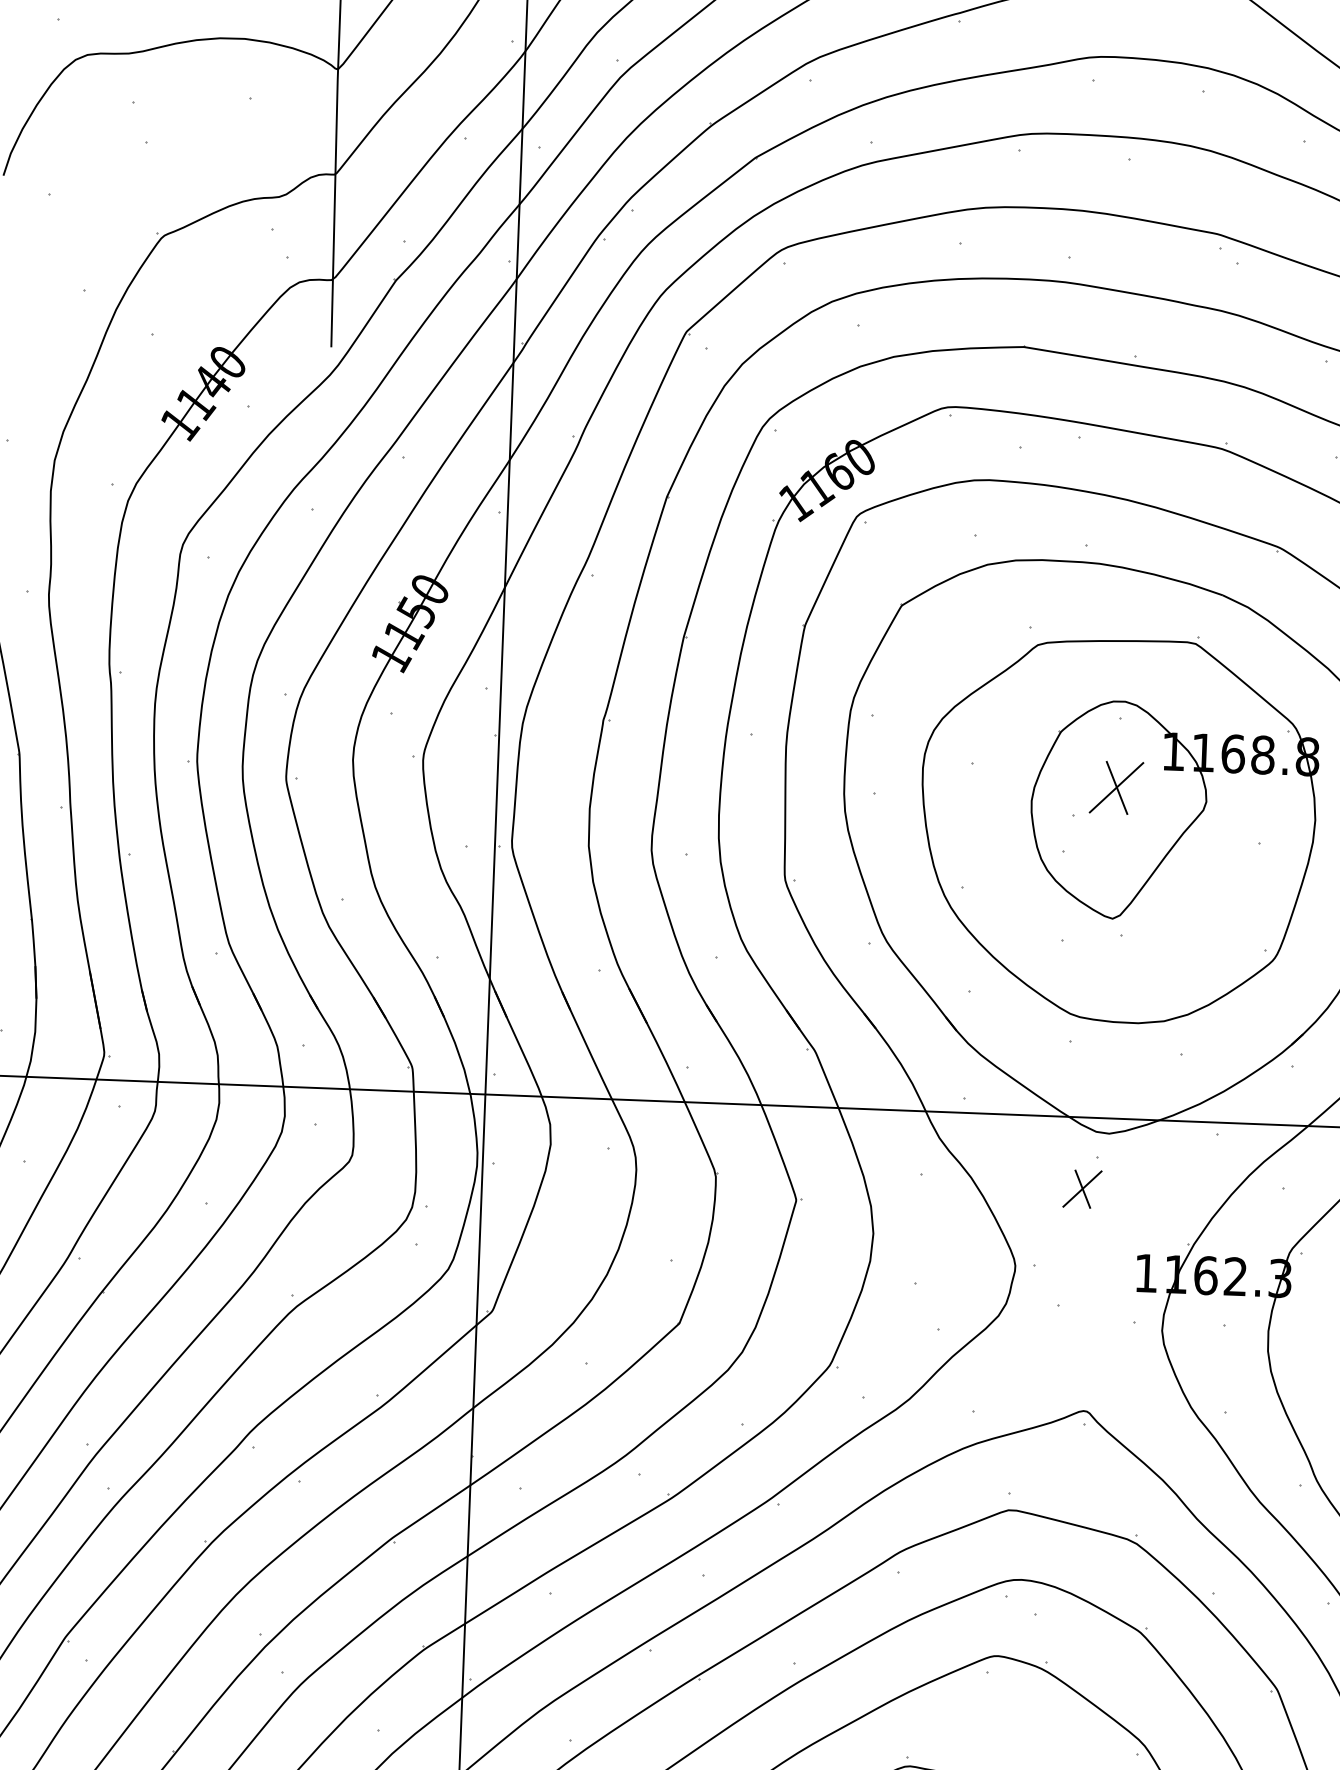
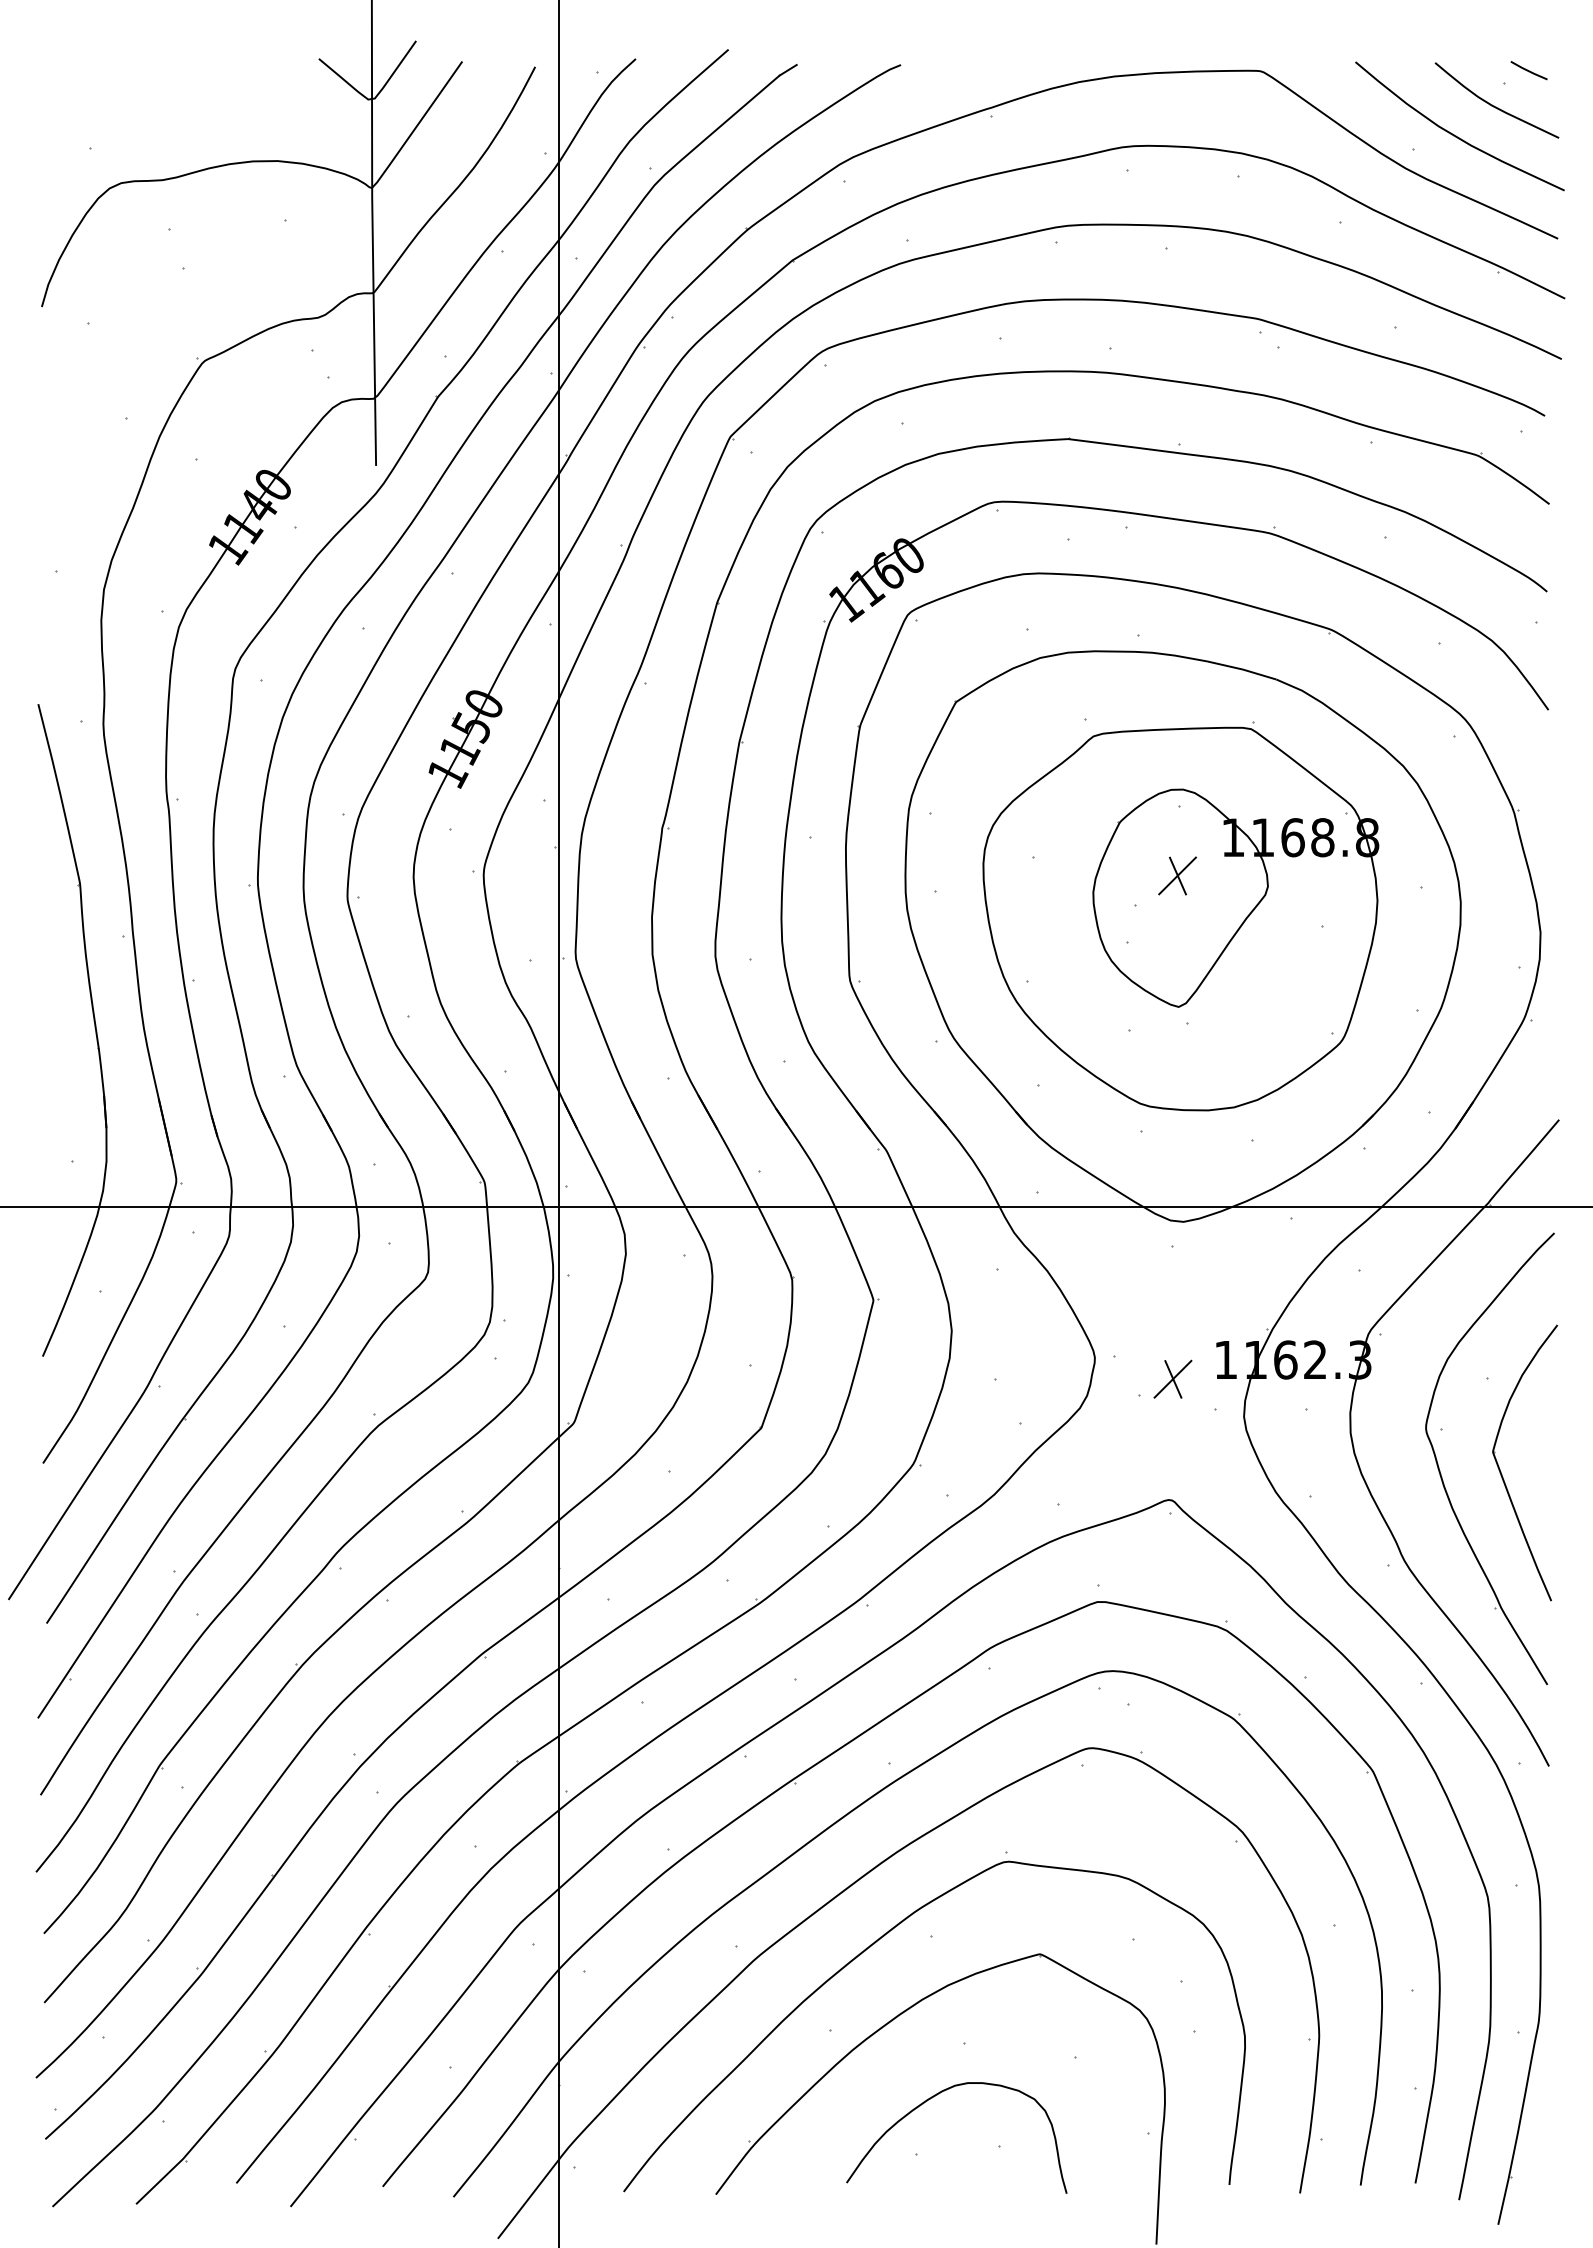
part: (1116, 787) -> (1177, 875), size x0.71
part: (1082, 1188) -> (1172, 1378), moved

